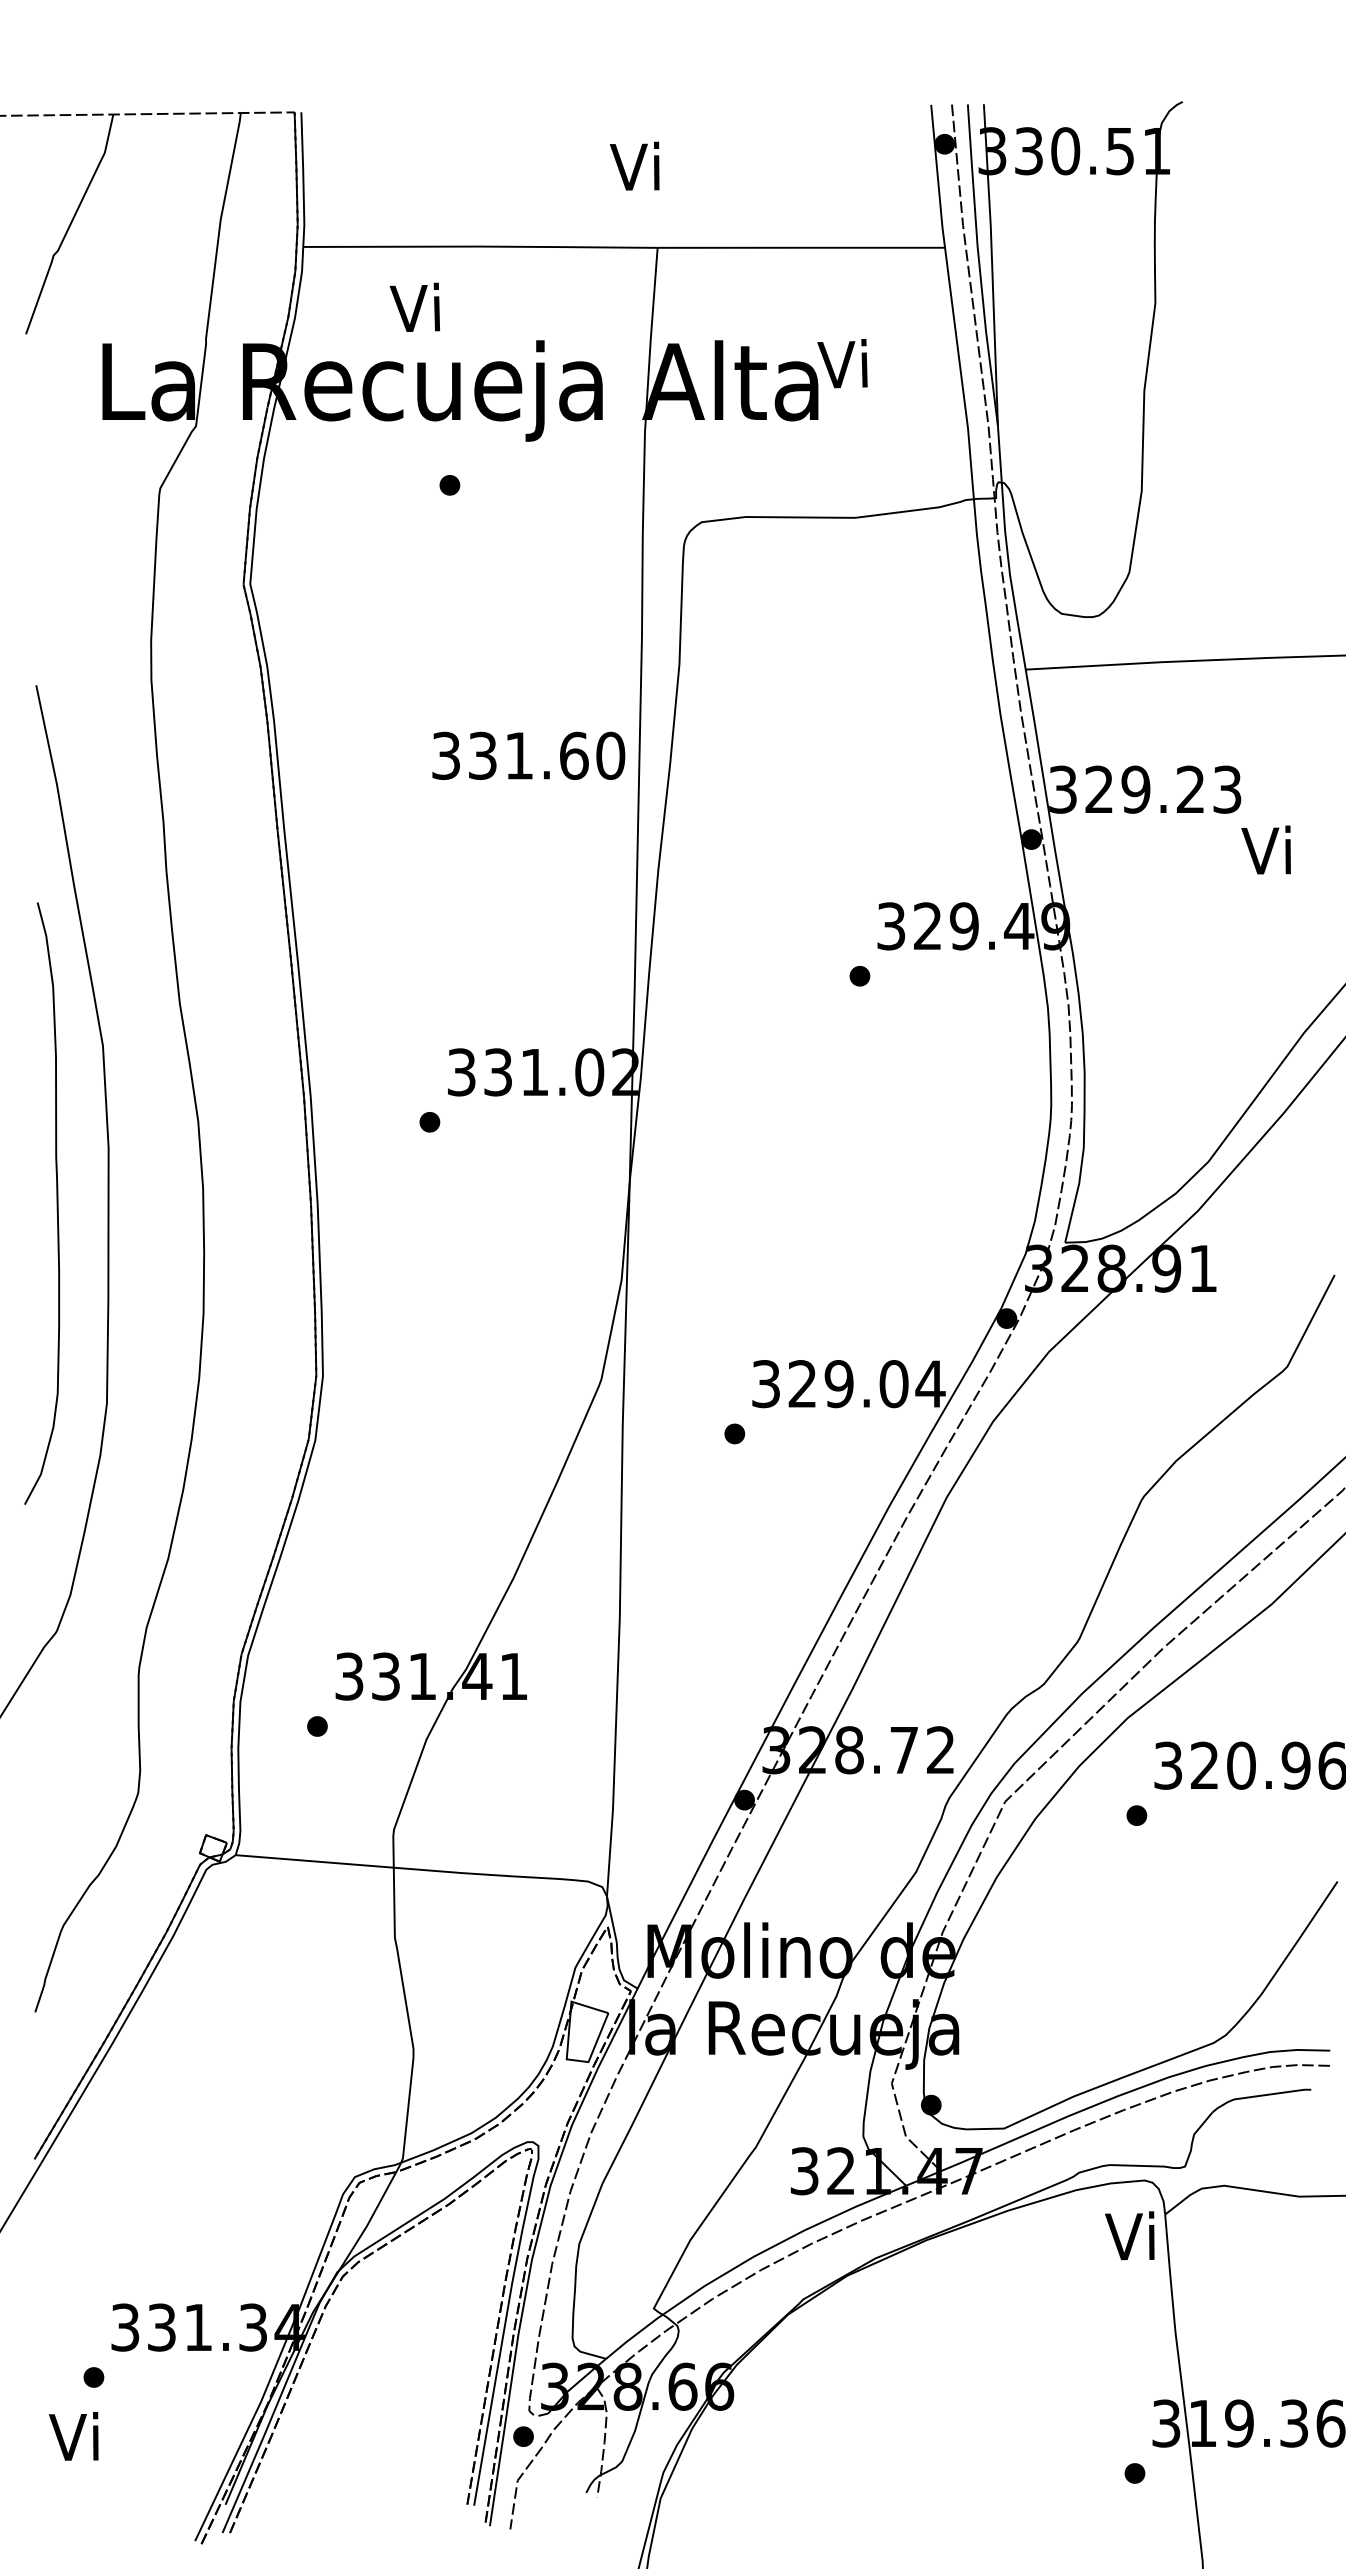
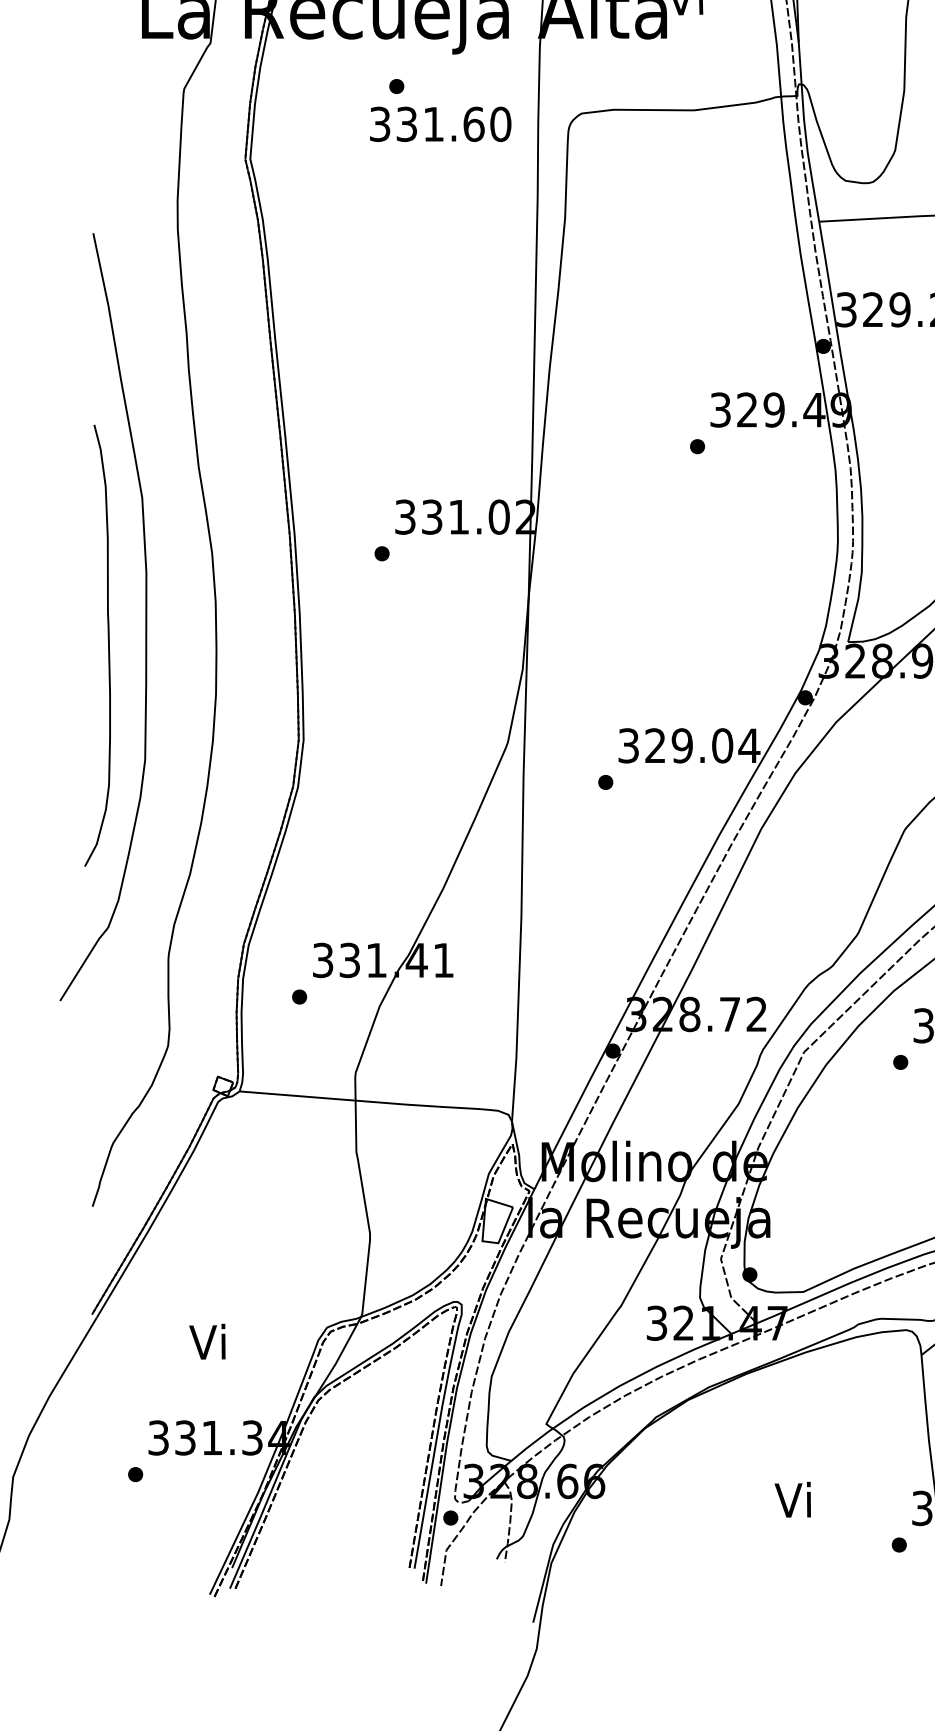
text: (528, 755) -> (440, 124), moved
curve: (56, 1203) -> (108, 645), moved
text: (1129, 2235) -> (792, 1499), moved
text: (73, 2436) -> (207, 1341), moved

